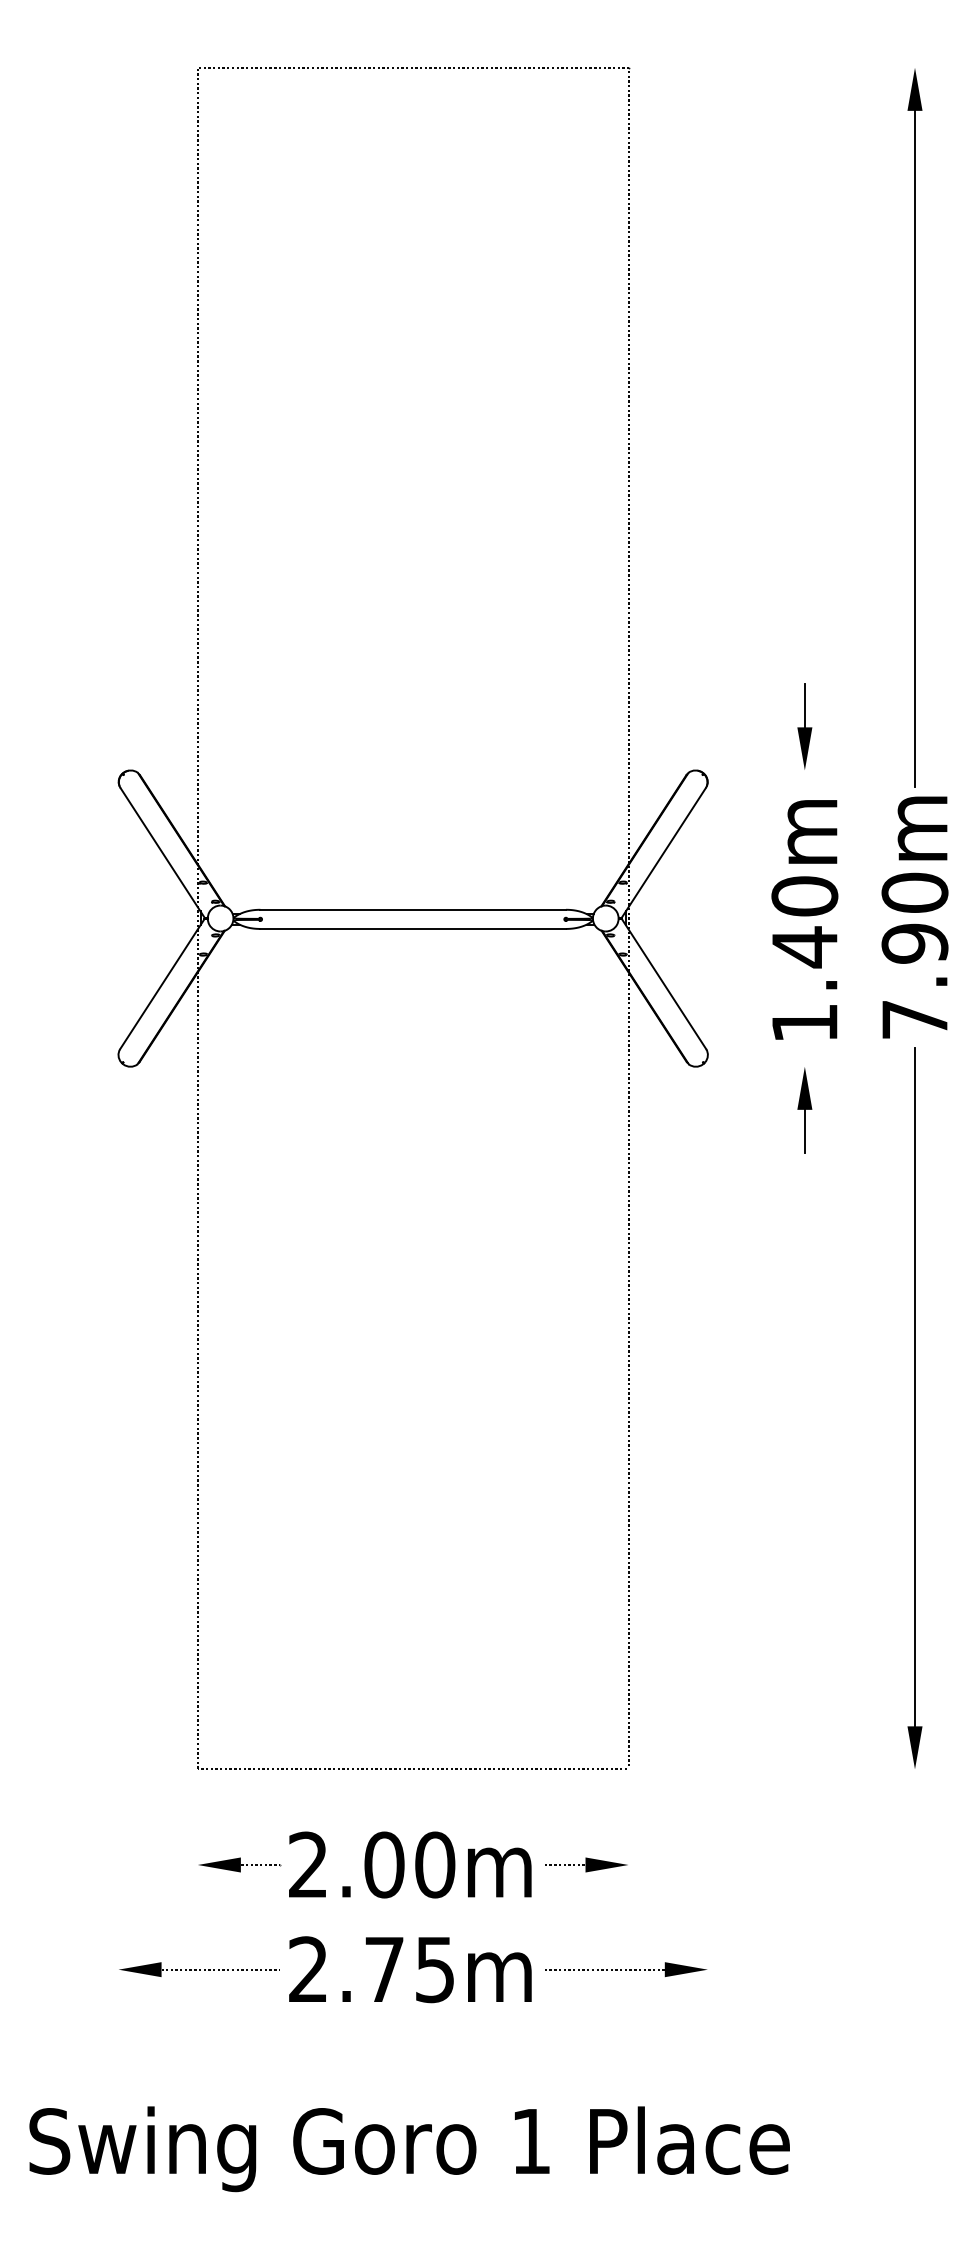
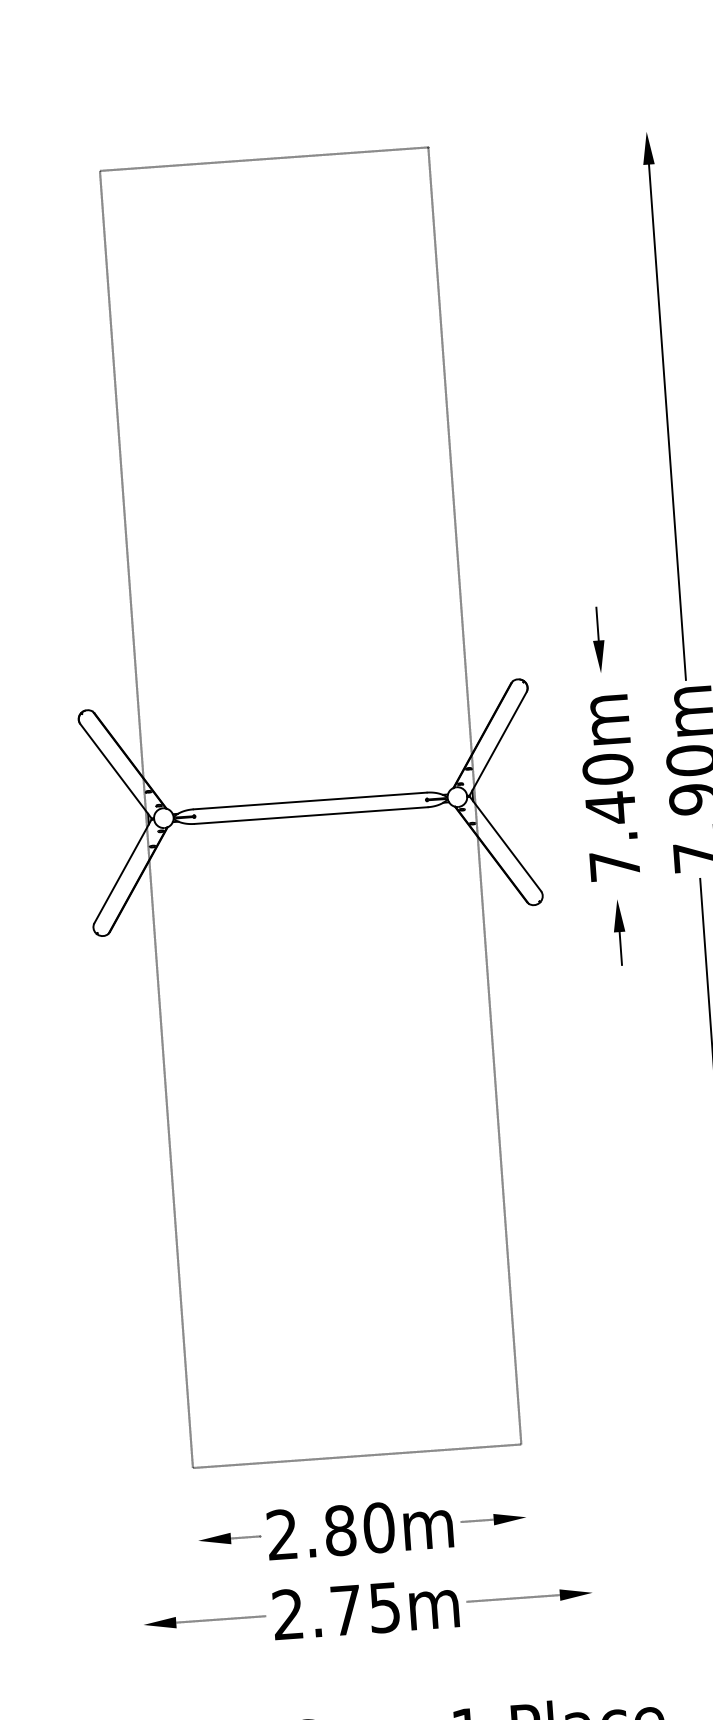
text: (804, 1022) -> (614, 865), 1.40m -> 7.40m
text: (384, 1864) -> (340, 1530), 2.00m -> 2.80m

